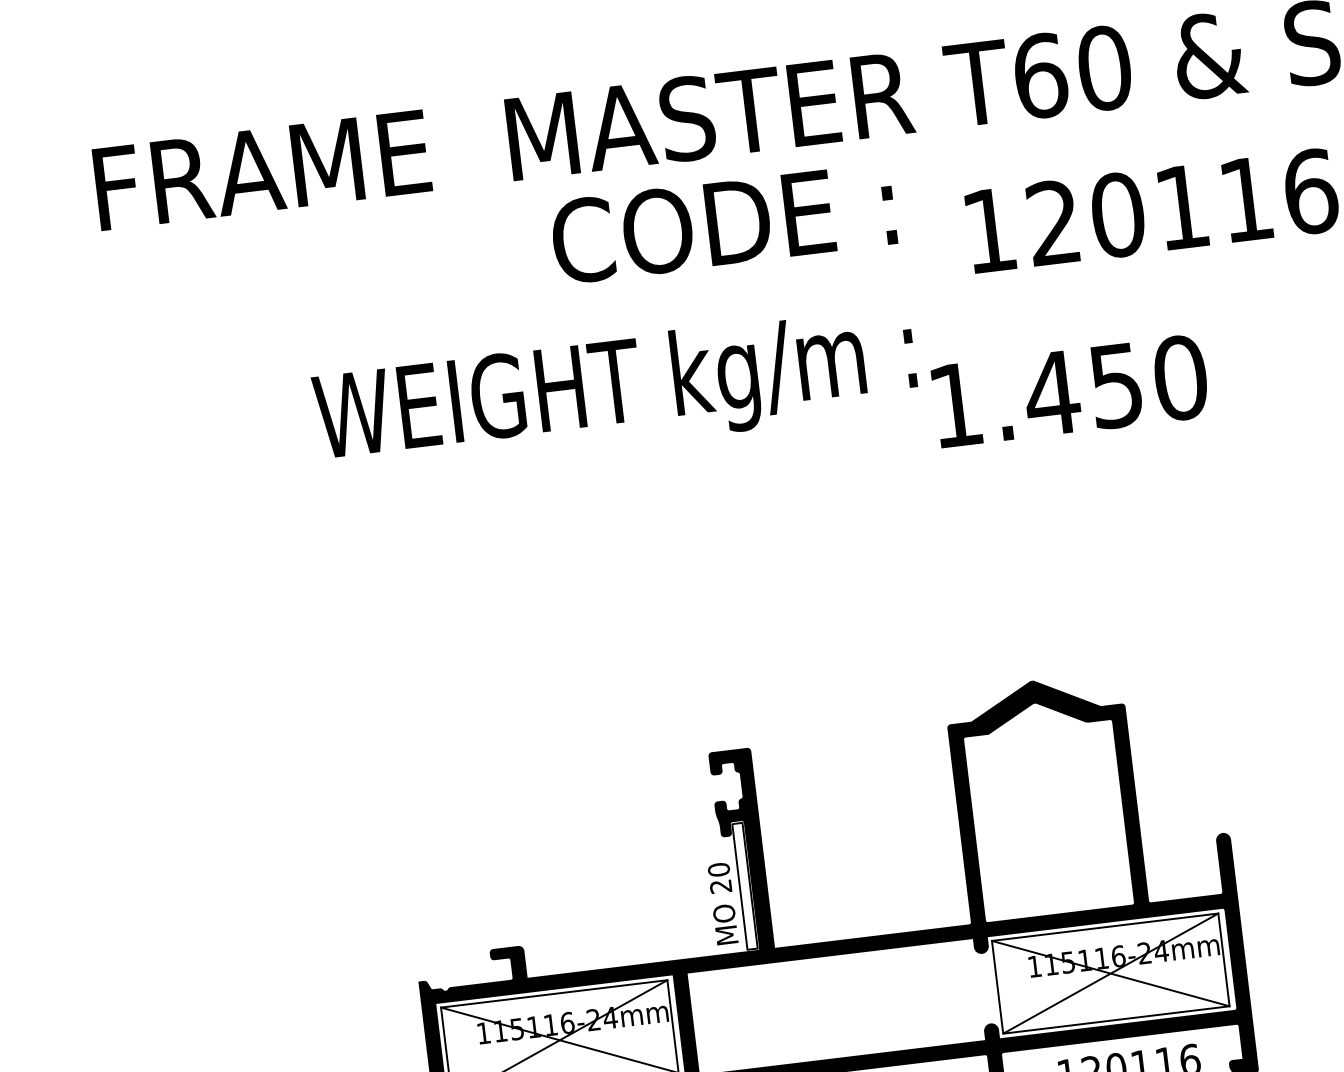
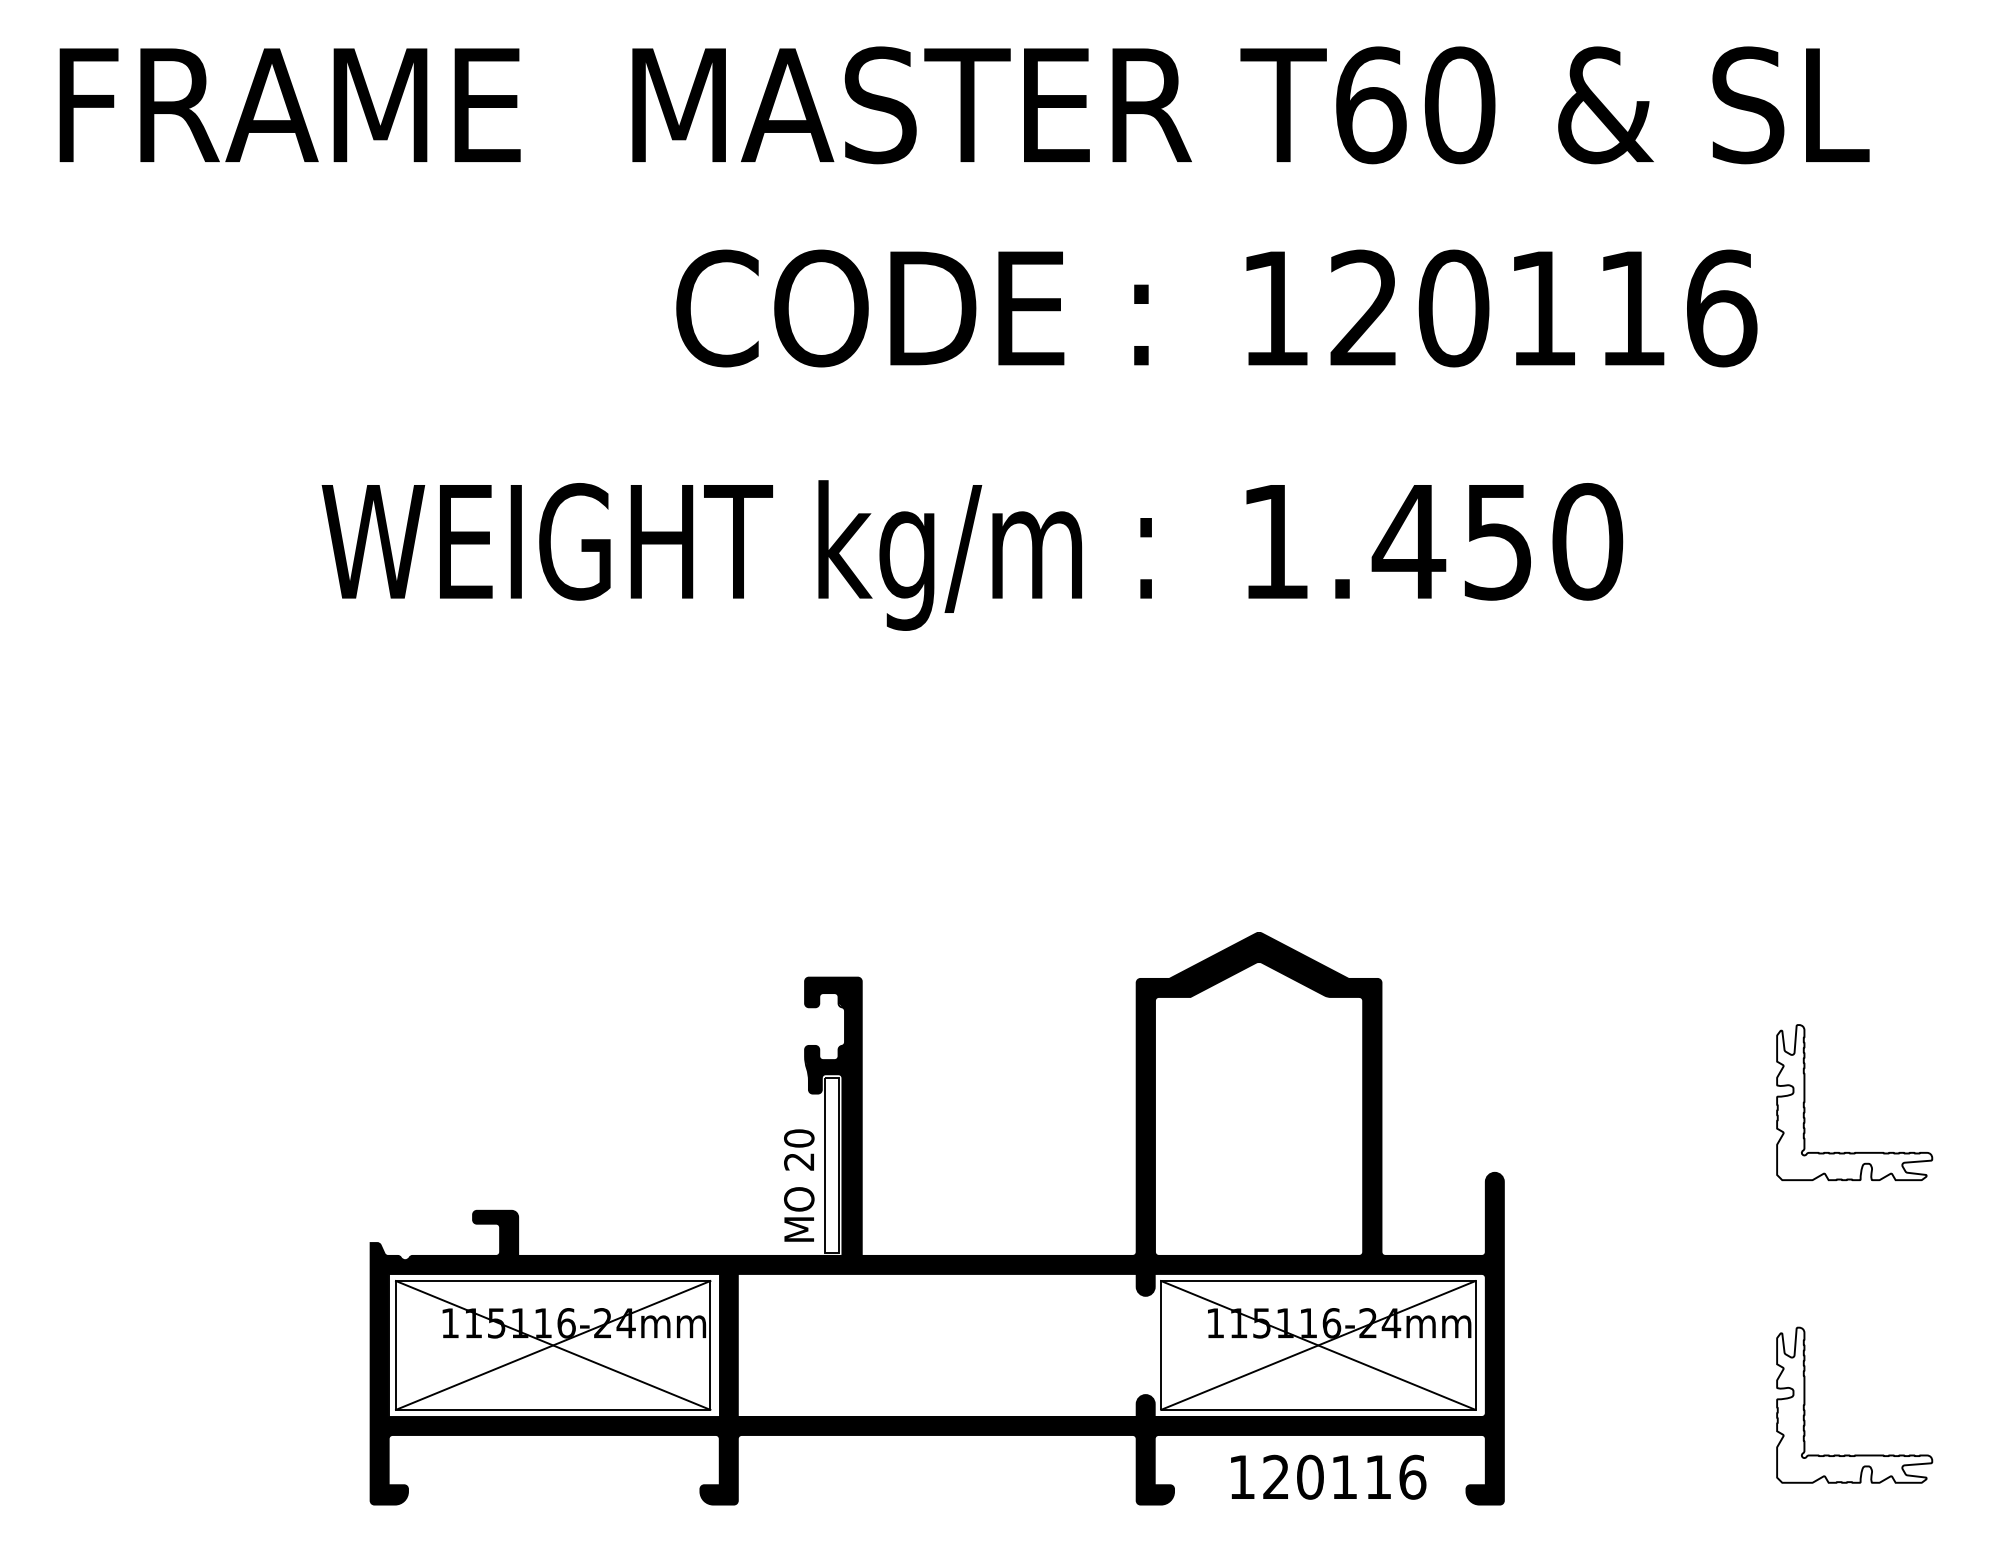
text: (723, 223) -> (912, 308), moved
text: (1070, 391) -> (1434, 541), moved
text: (615, 392) -> (736, 555), moved

